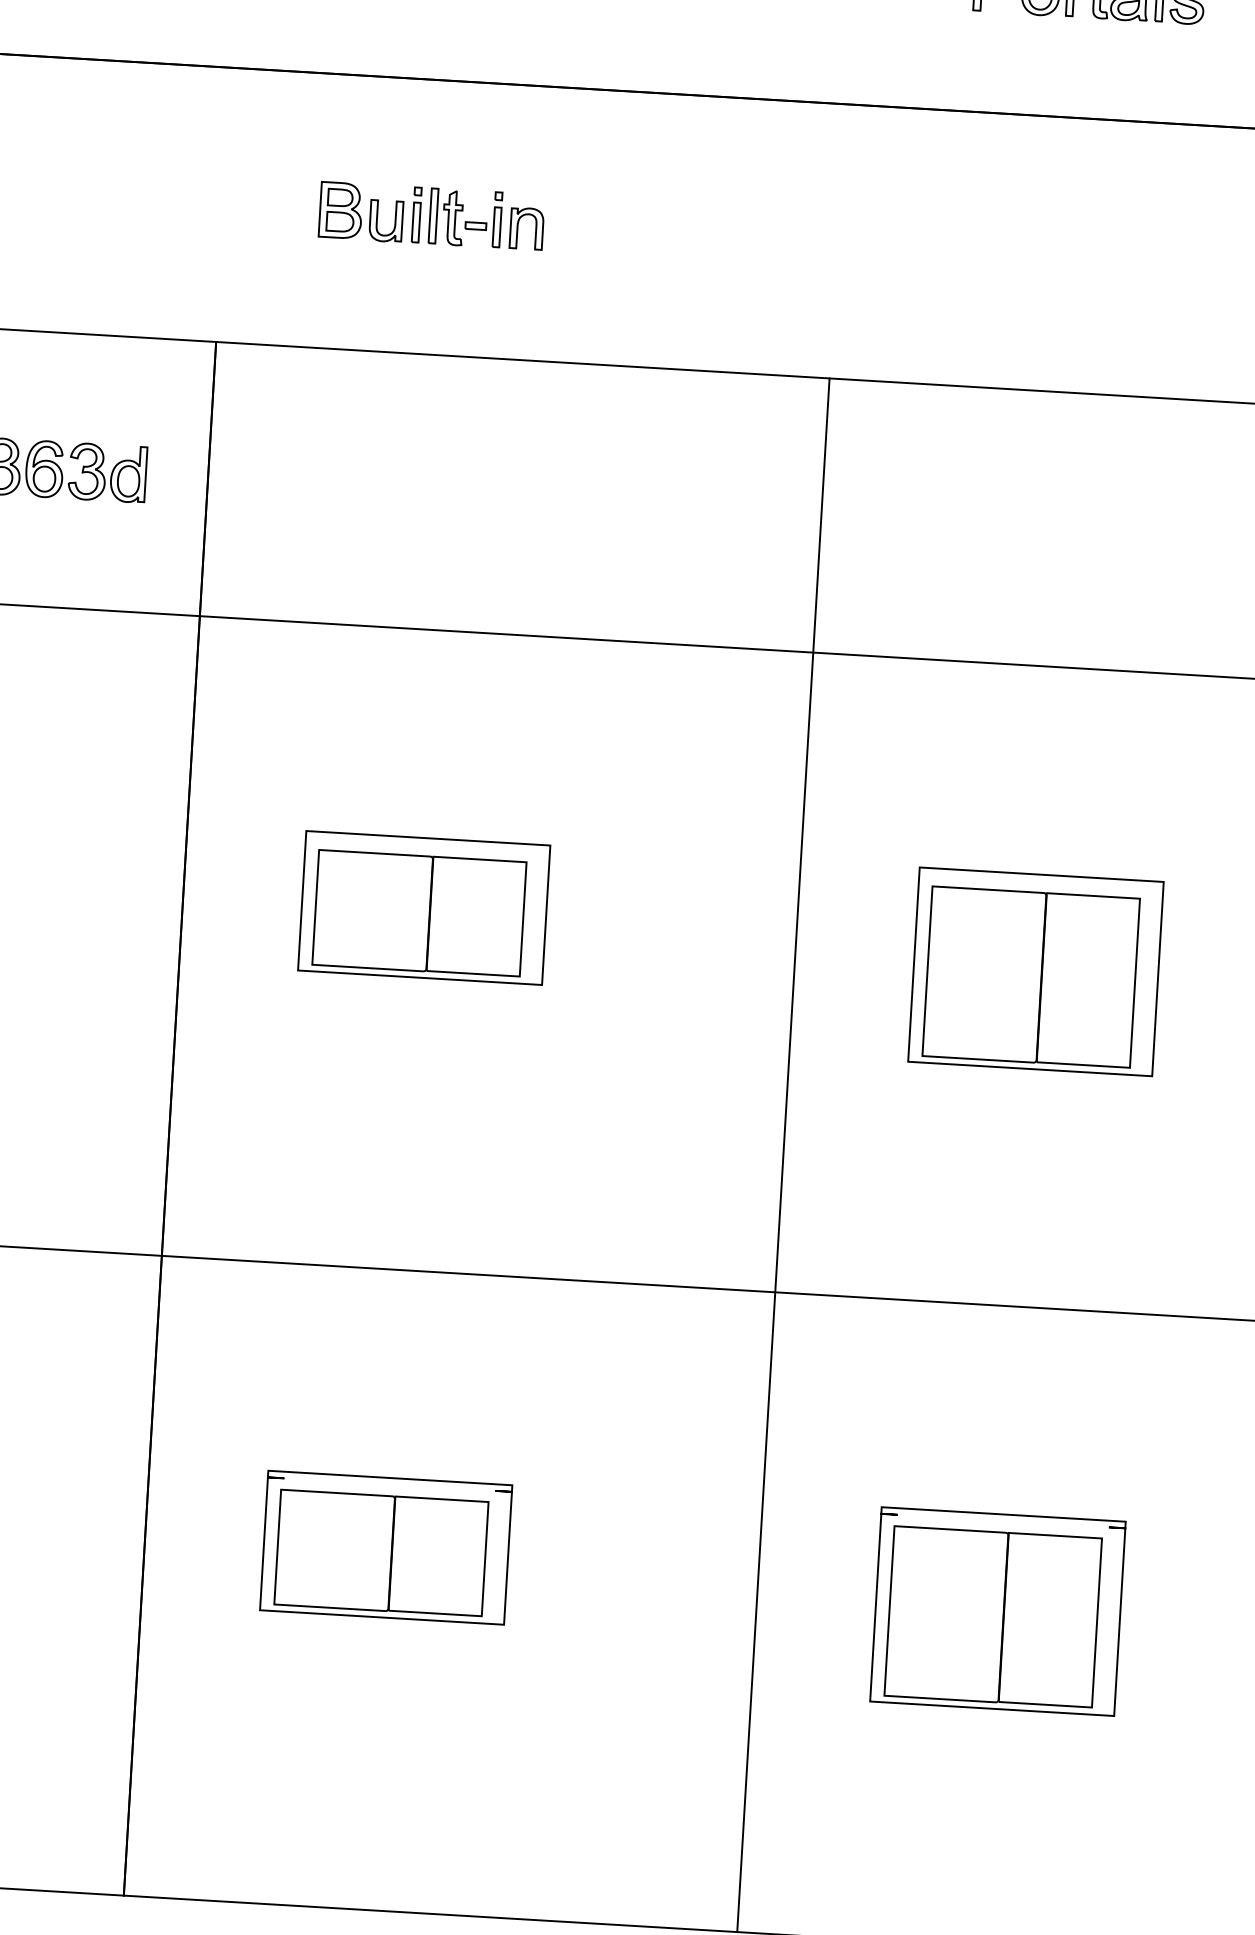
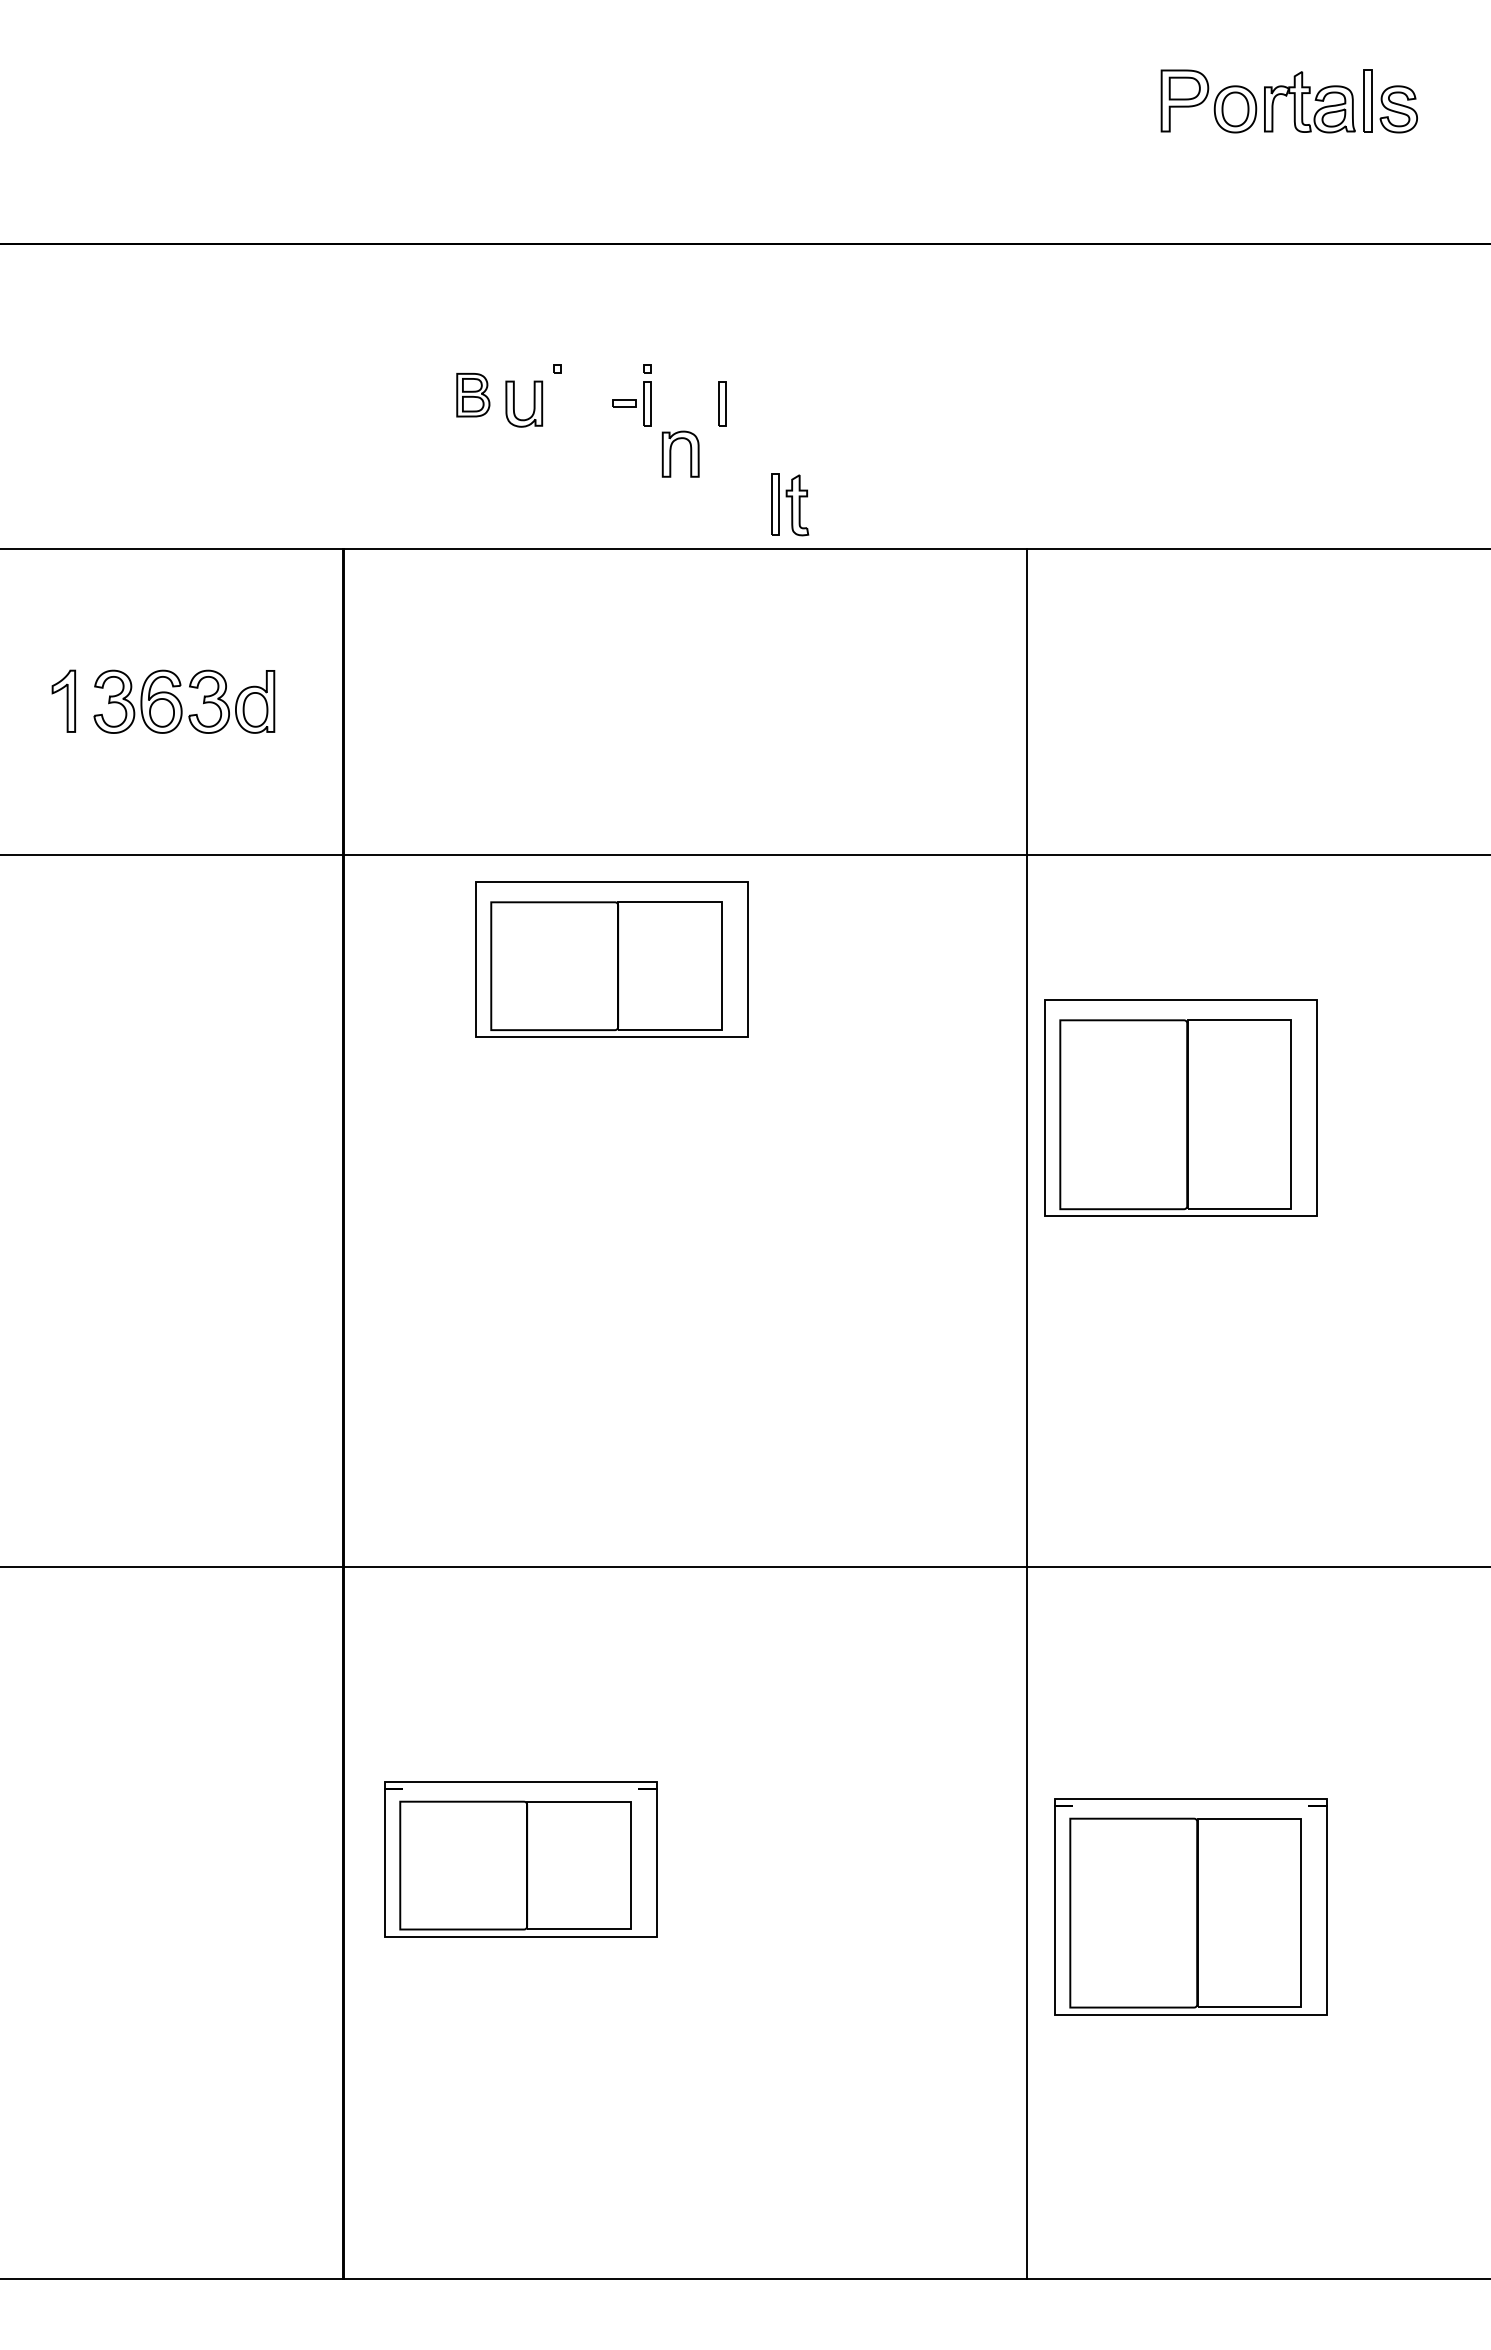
part: (341, 209) -> (473, 394), size x0.7
part: (447, 216) -> (790, 504), moved
part: (416, 222) -> (722, 403), moved
part: (518, 227) -> (671, 453), moved
part: (424, 907) -> (611, 959), moved
part: (1035, 971) -> (1180, 1107), moved
part: (386, 1548) -> (520, 1859), moved
part: (997, 1611) -> (1190, 1906), moved

